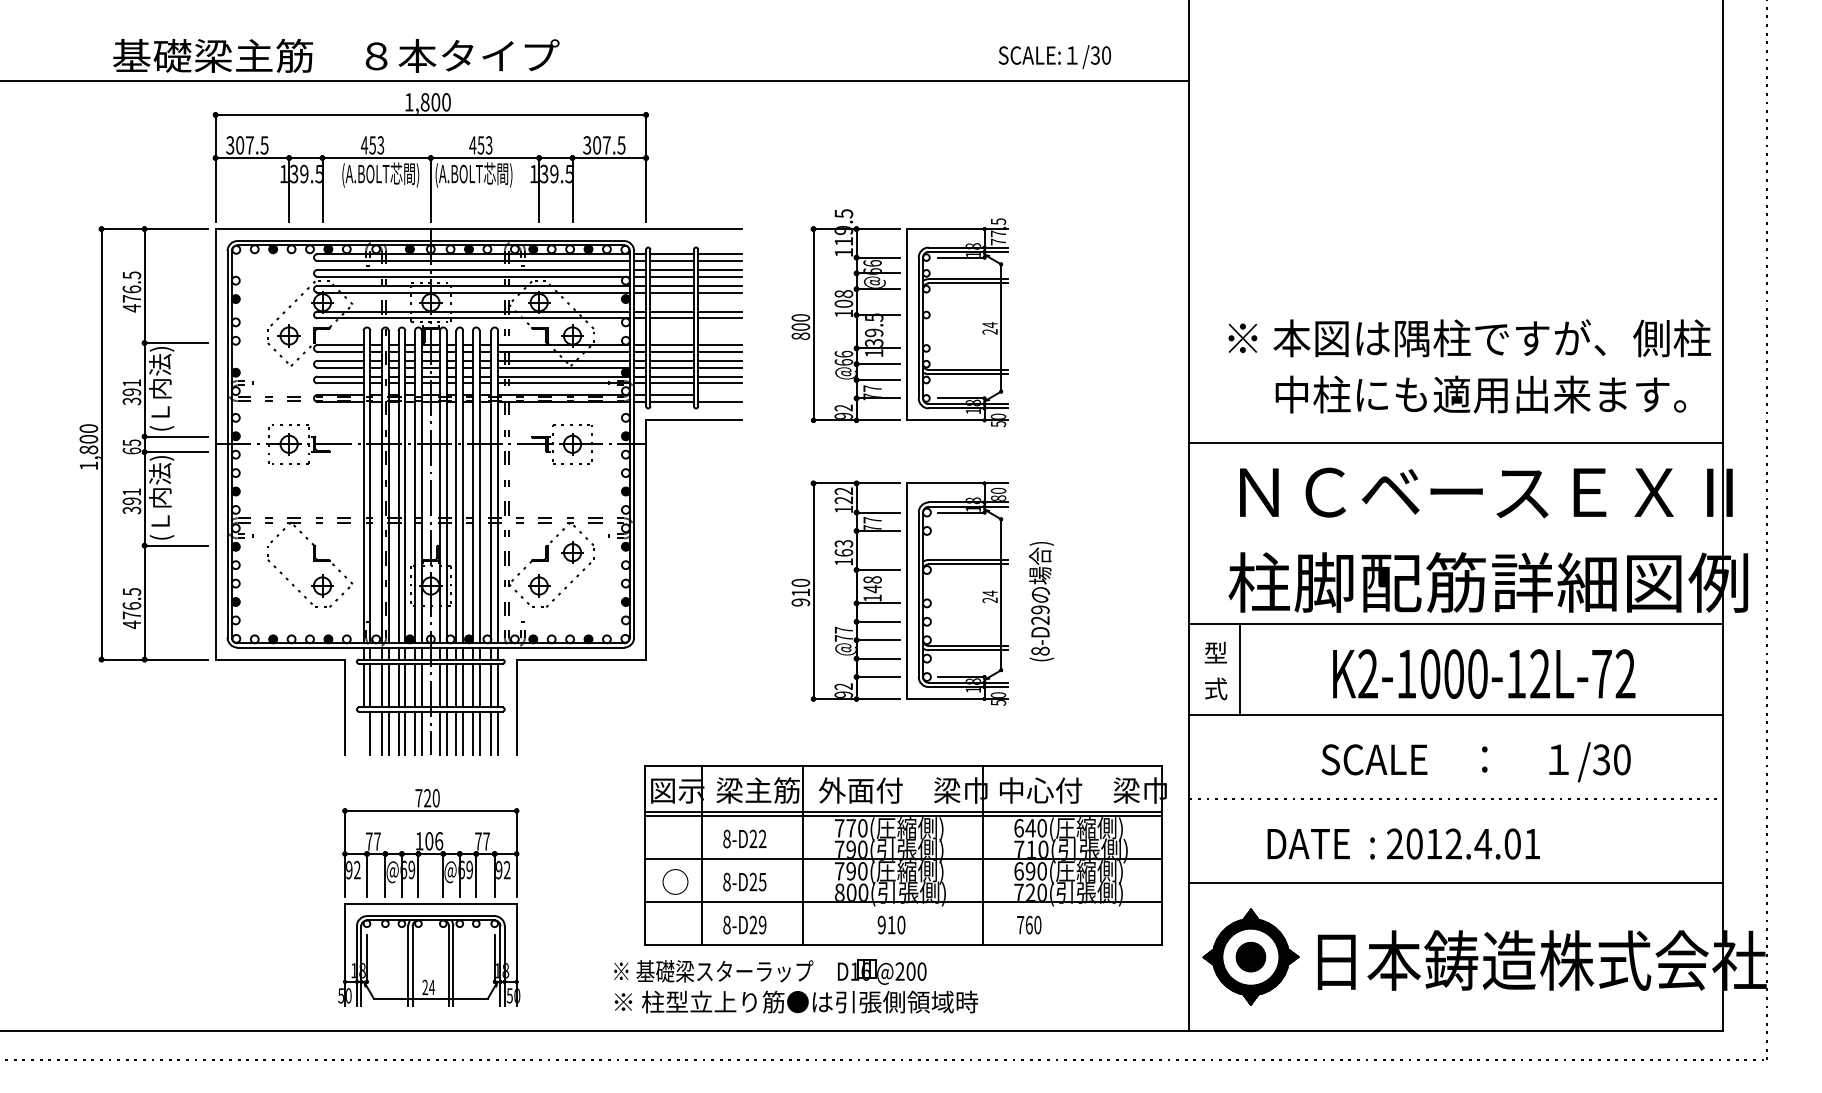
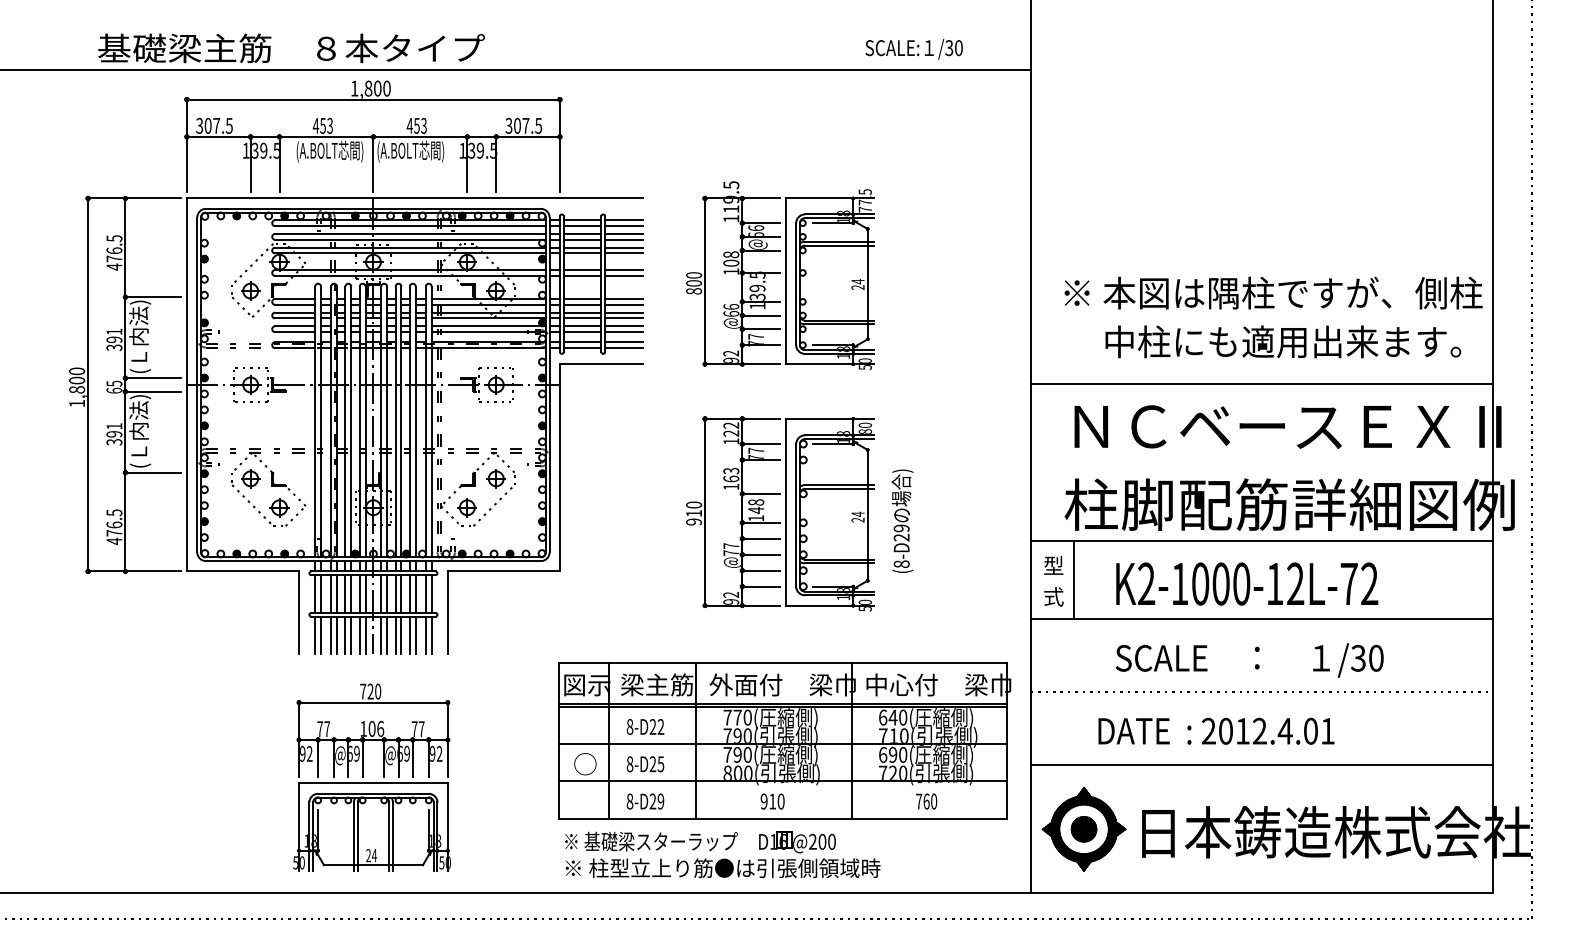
line: (719, 395) -> (623, 342), added
part: (289, 552) -> (250, 478), added
text: (1484, 673) -> (1247, 583), moved
line: (363, 733) -> (315, 635), added
text: (1475, 762) -> (1249, 660), moved
text: (1029, 924) -> (926, 801), moved
part: (796, 986) -> (723, 854), moved

